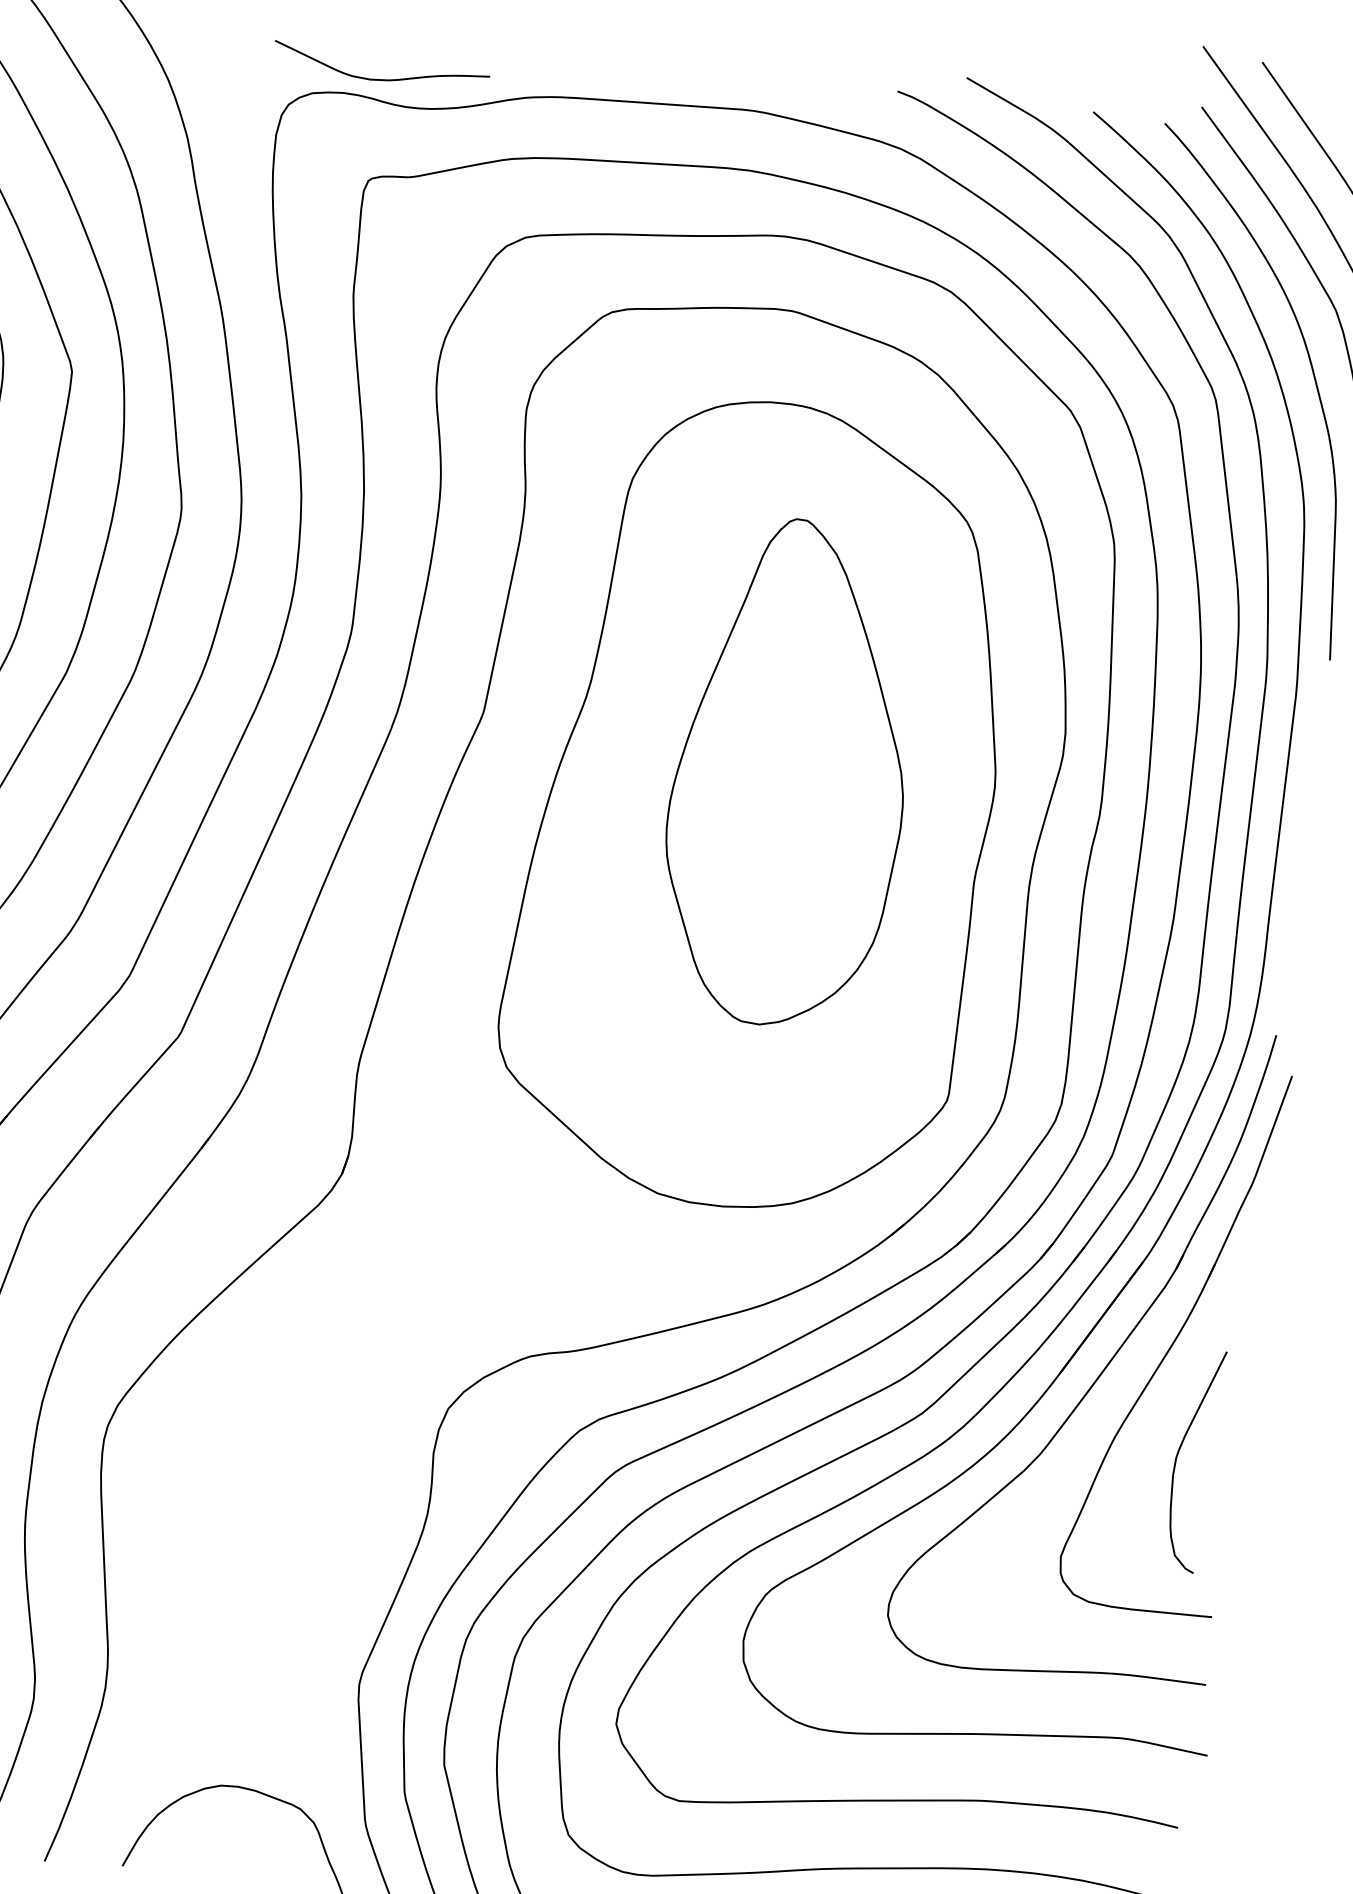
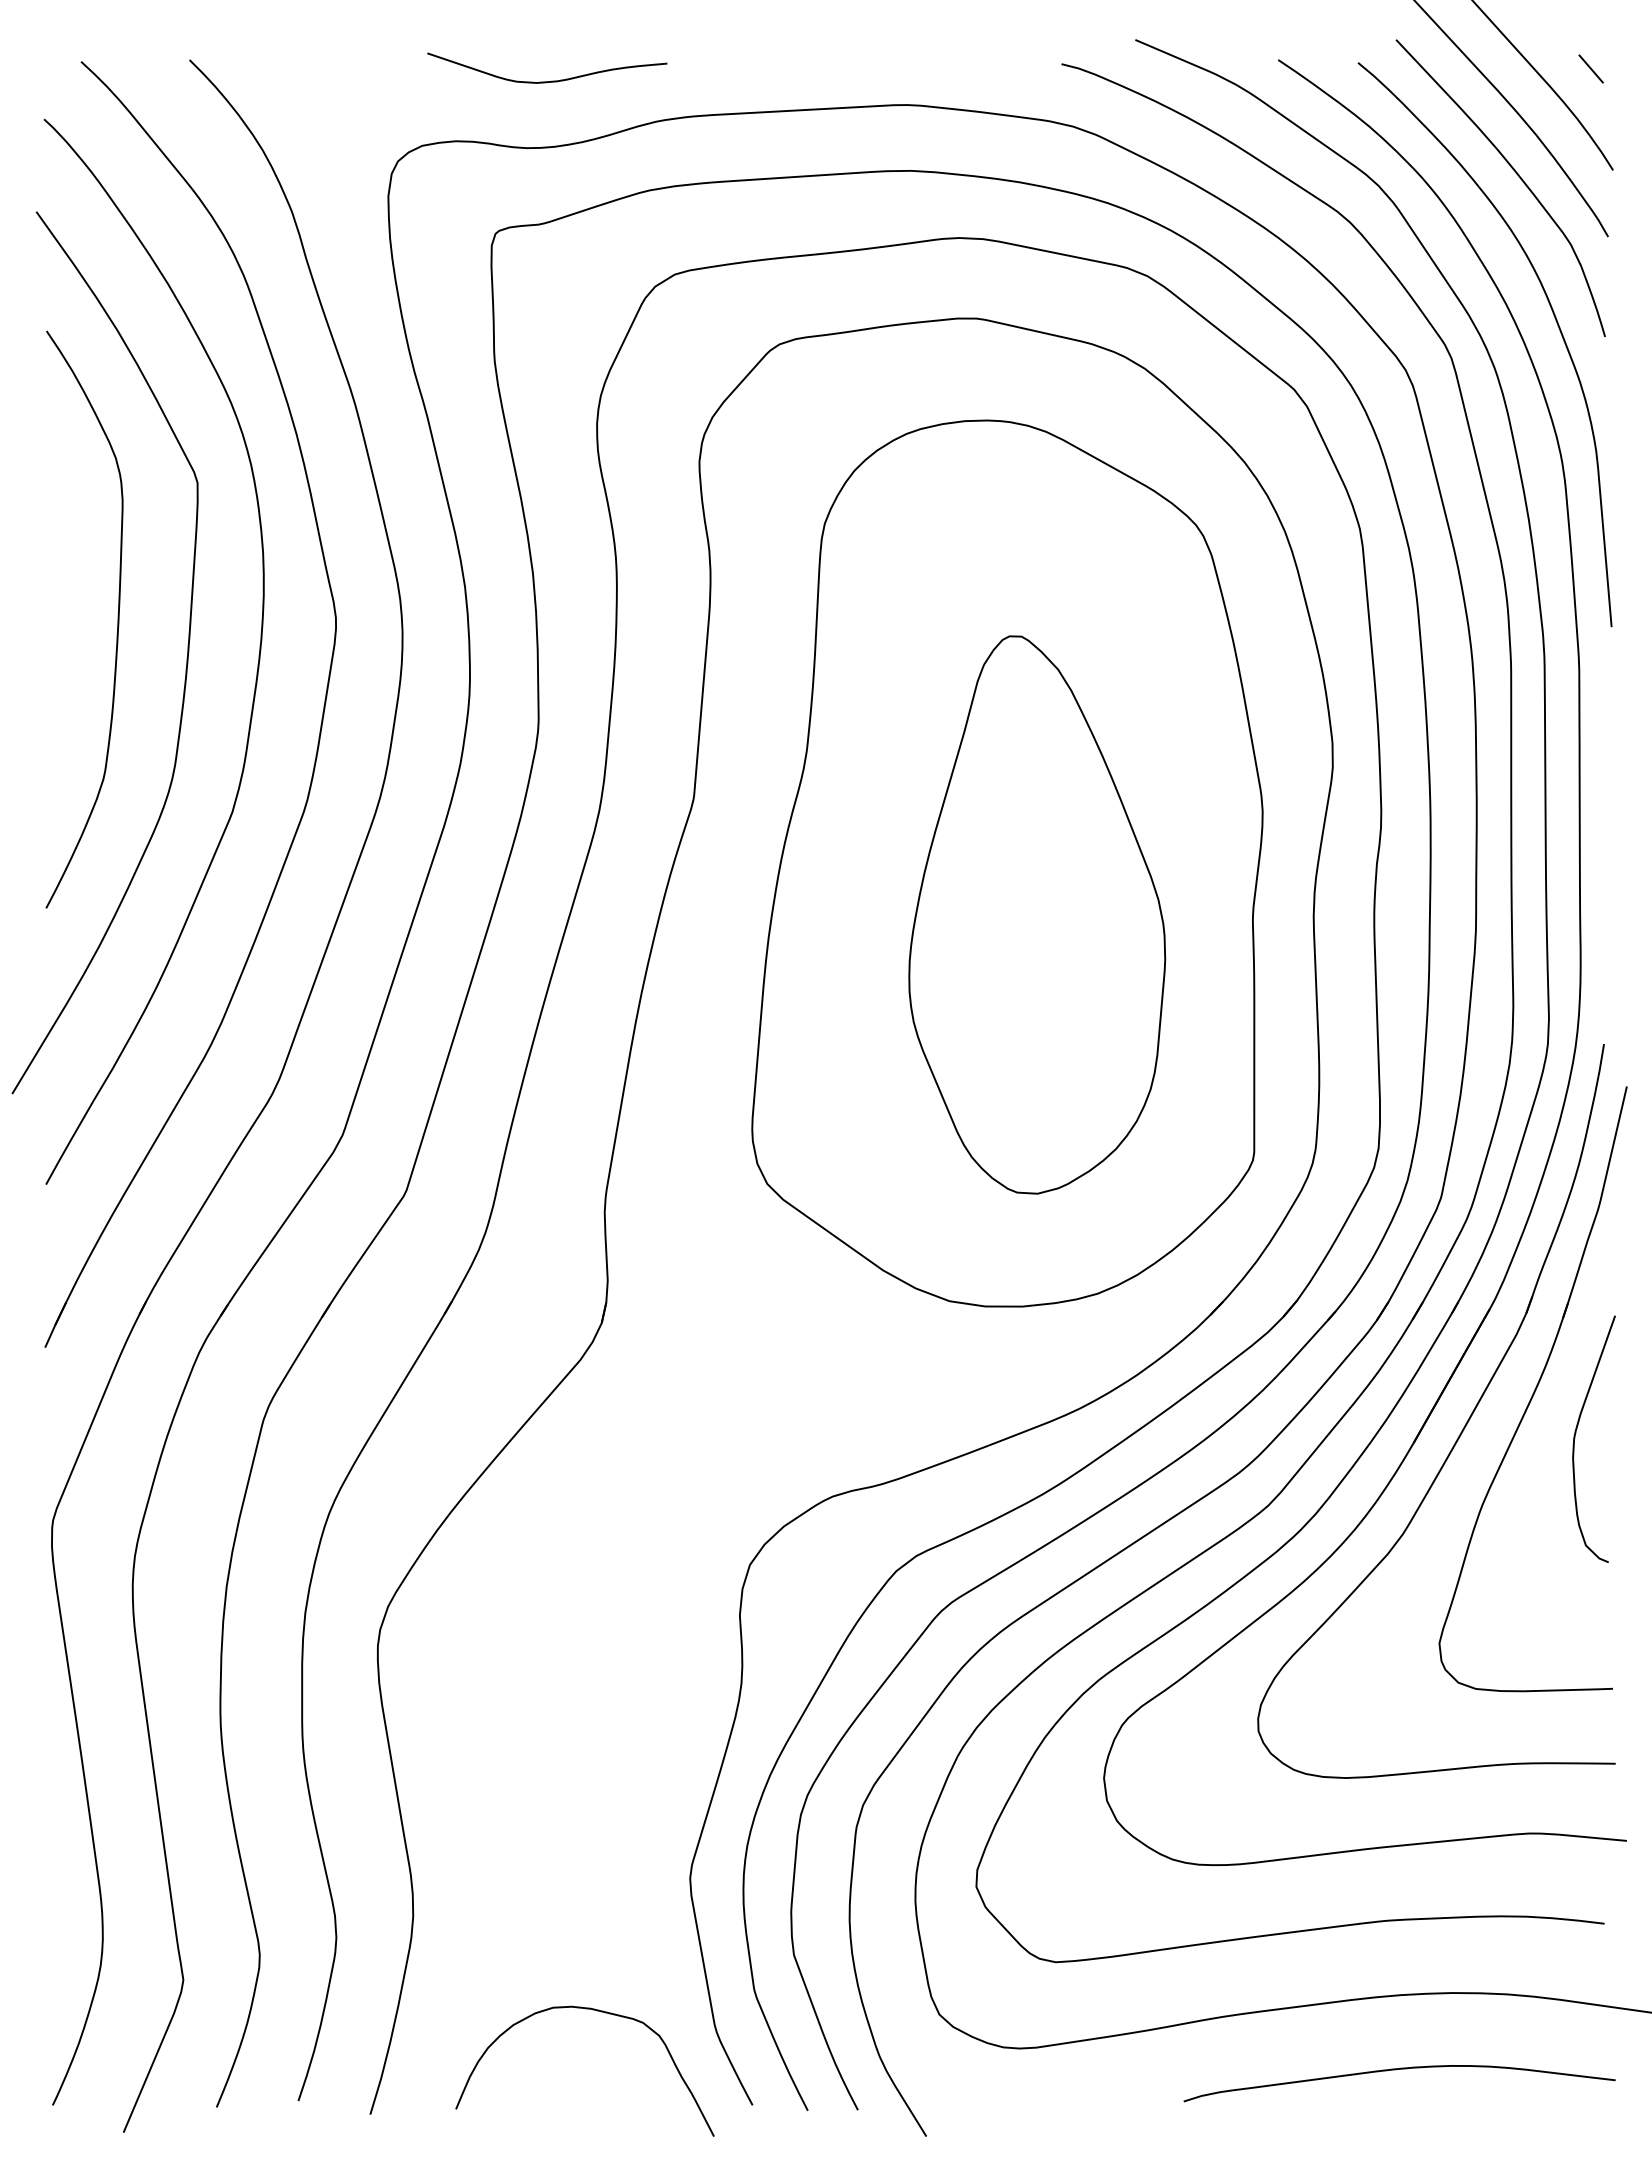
curve: (383, 79) -> (551, 80), moved
part: (790, 772) -> (1037, 914), moved
curve: (1178, 1453) -> (1576, 1433), moved

